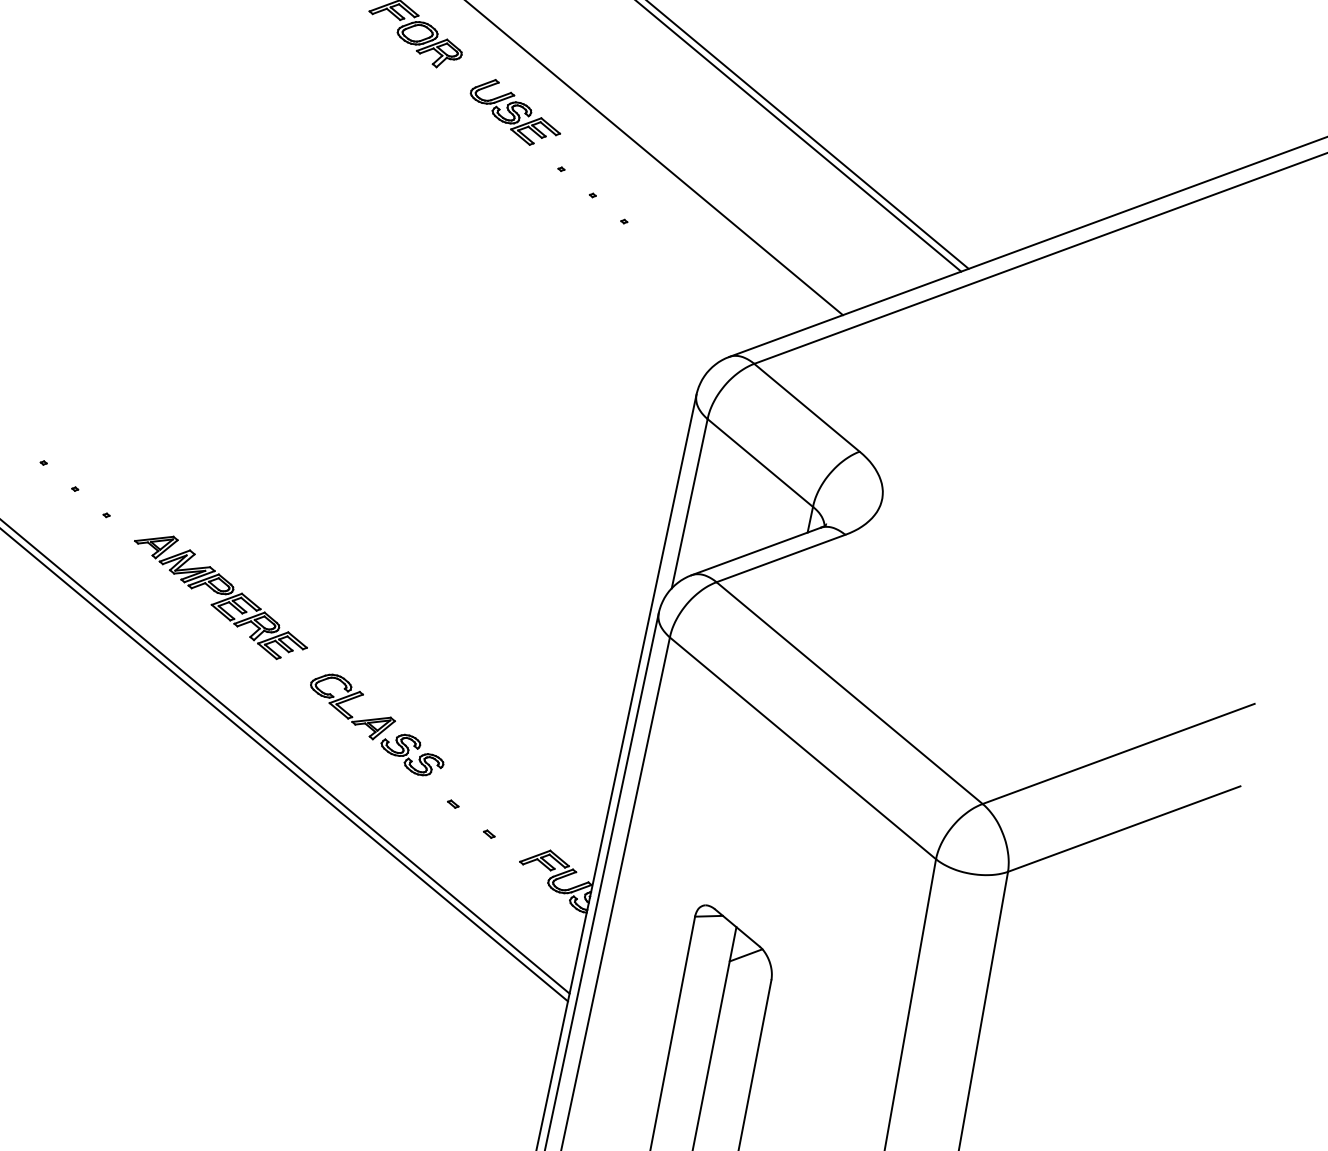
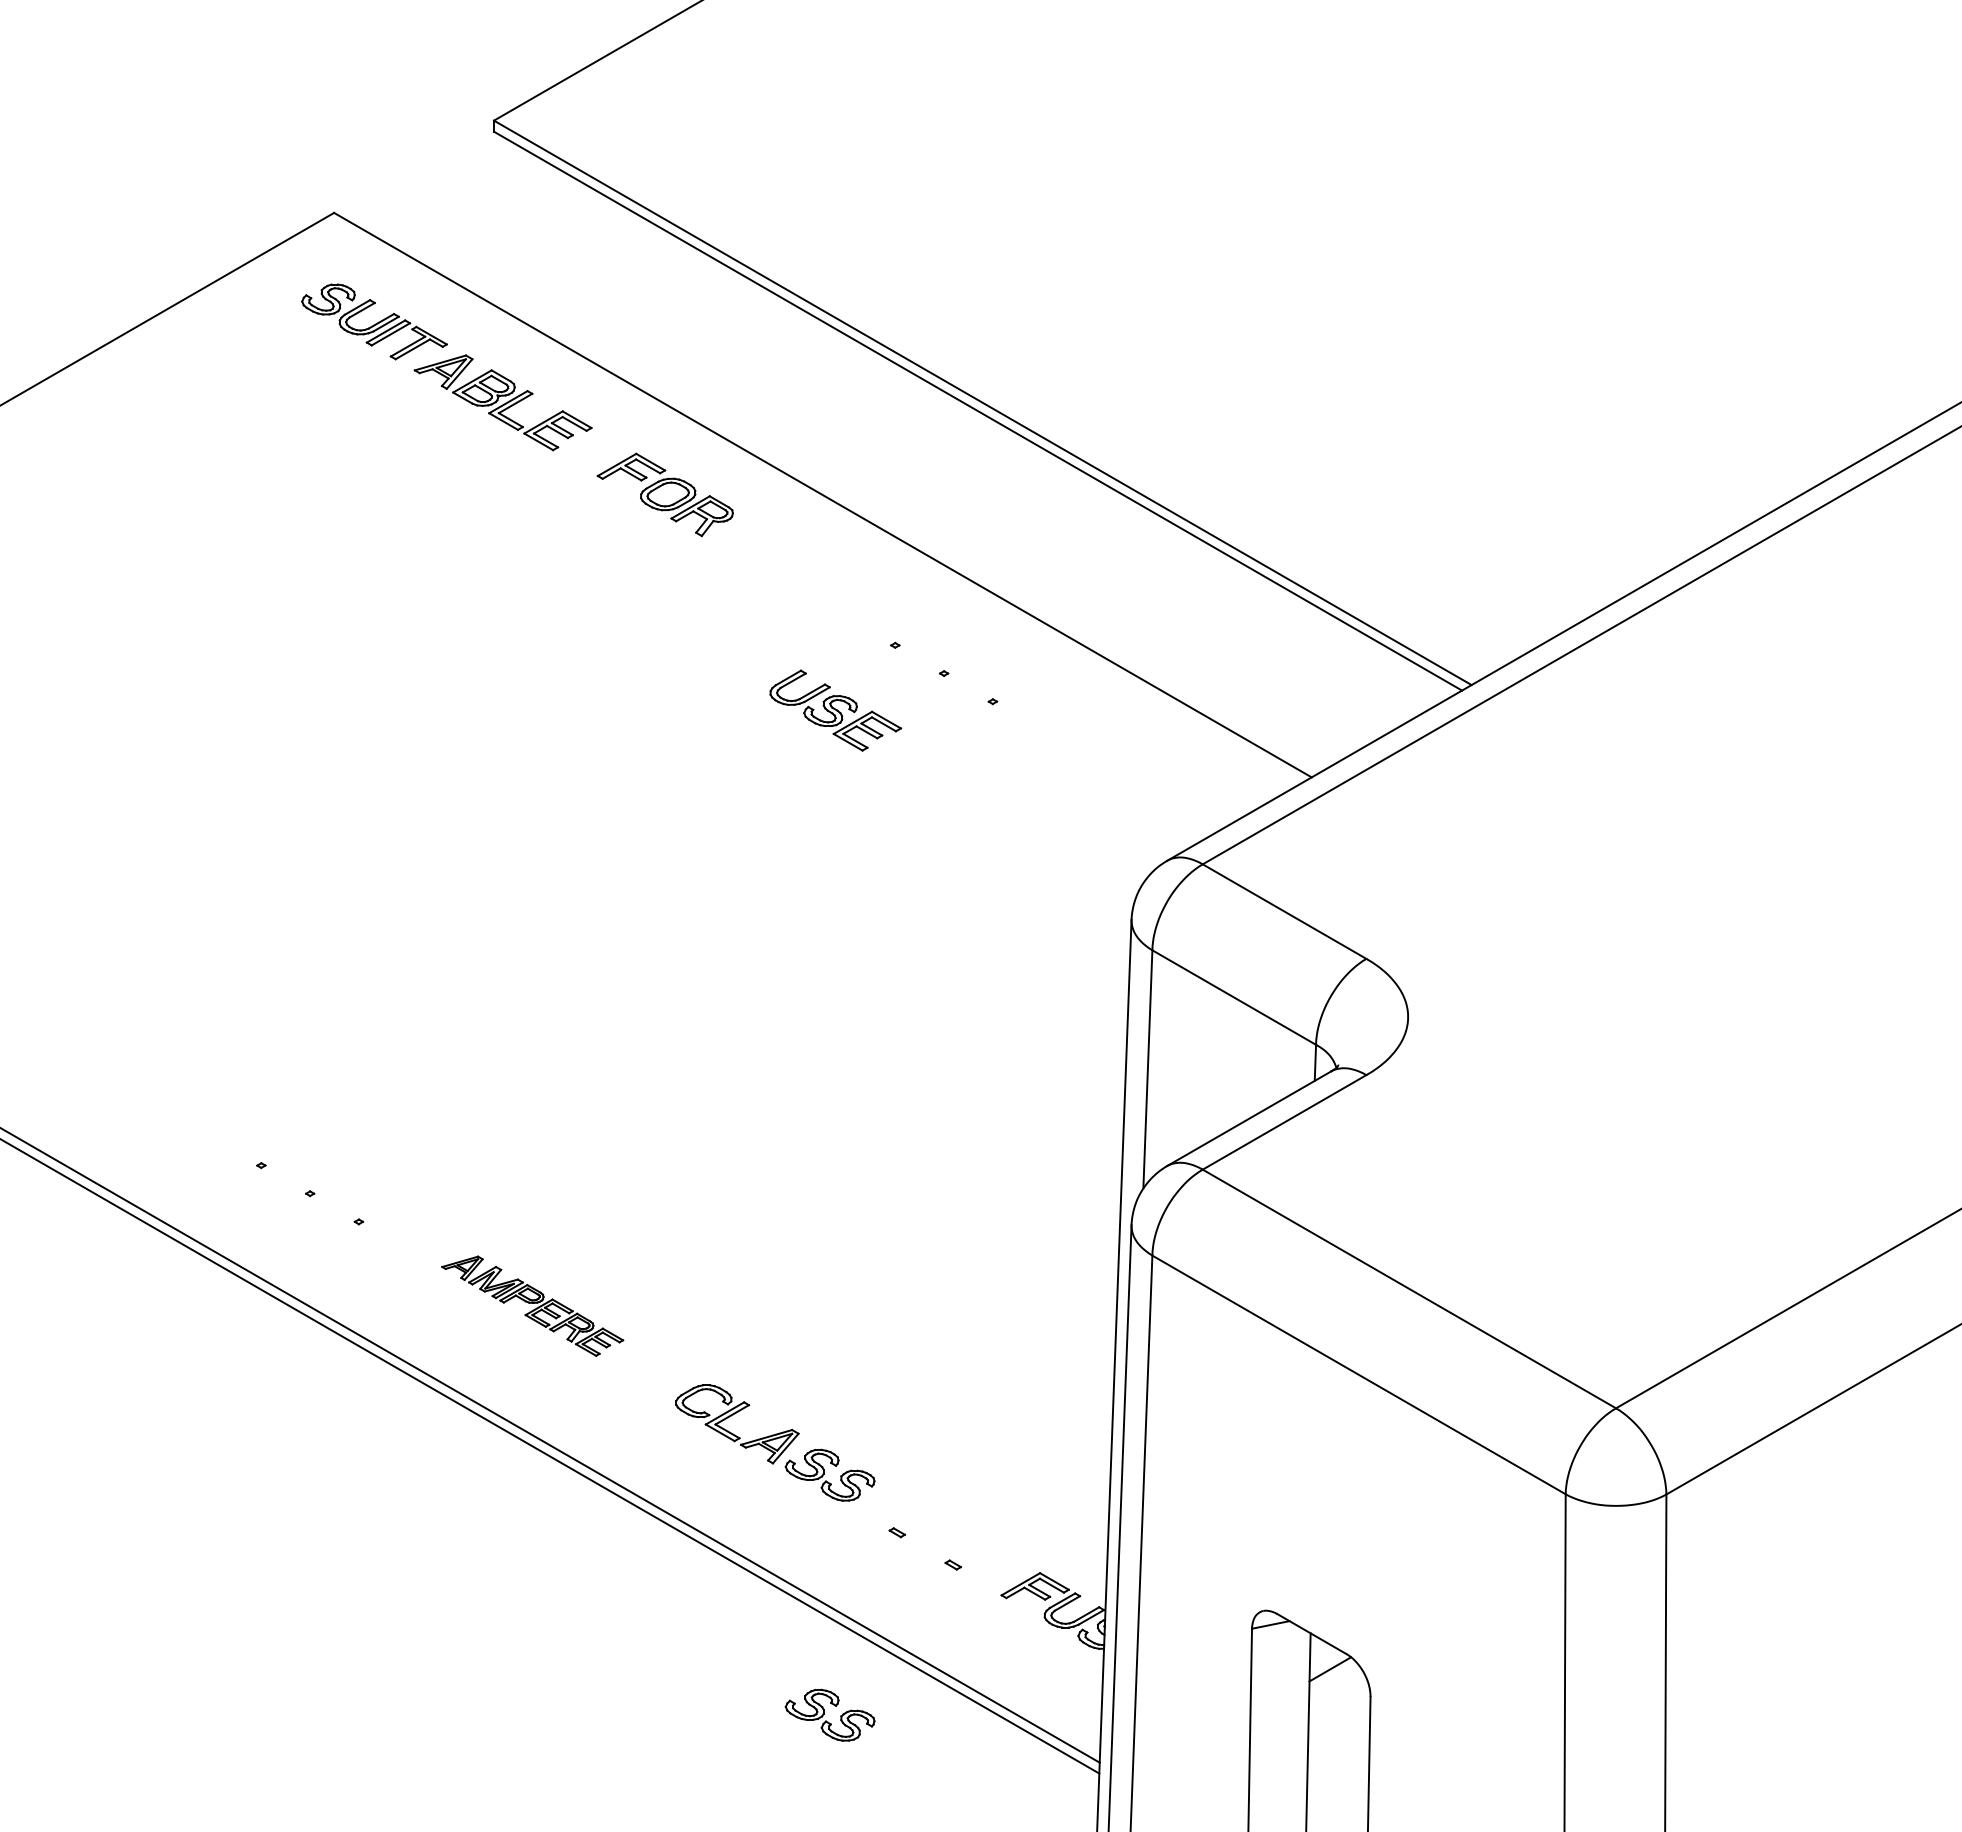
part: (515, 112) -> (835, 710), moved
part: (220, 597) -> (532, 1306), size x0.7
part: (382, 925) -> (829, 1714), added

